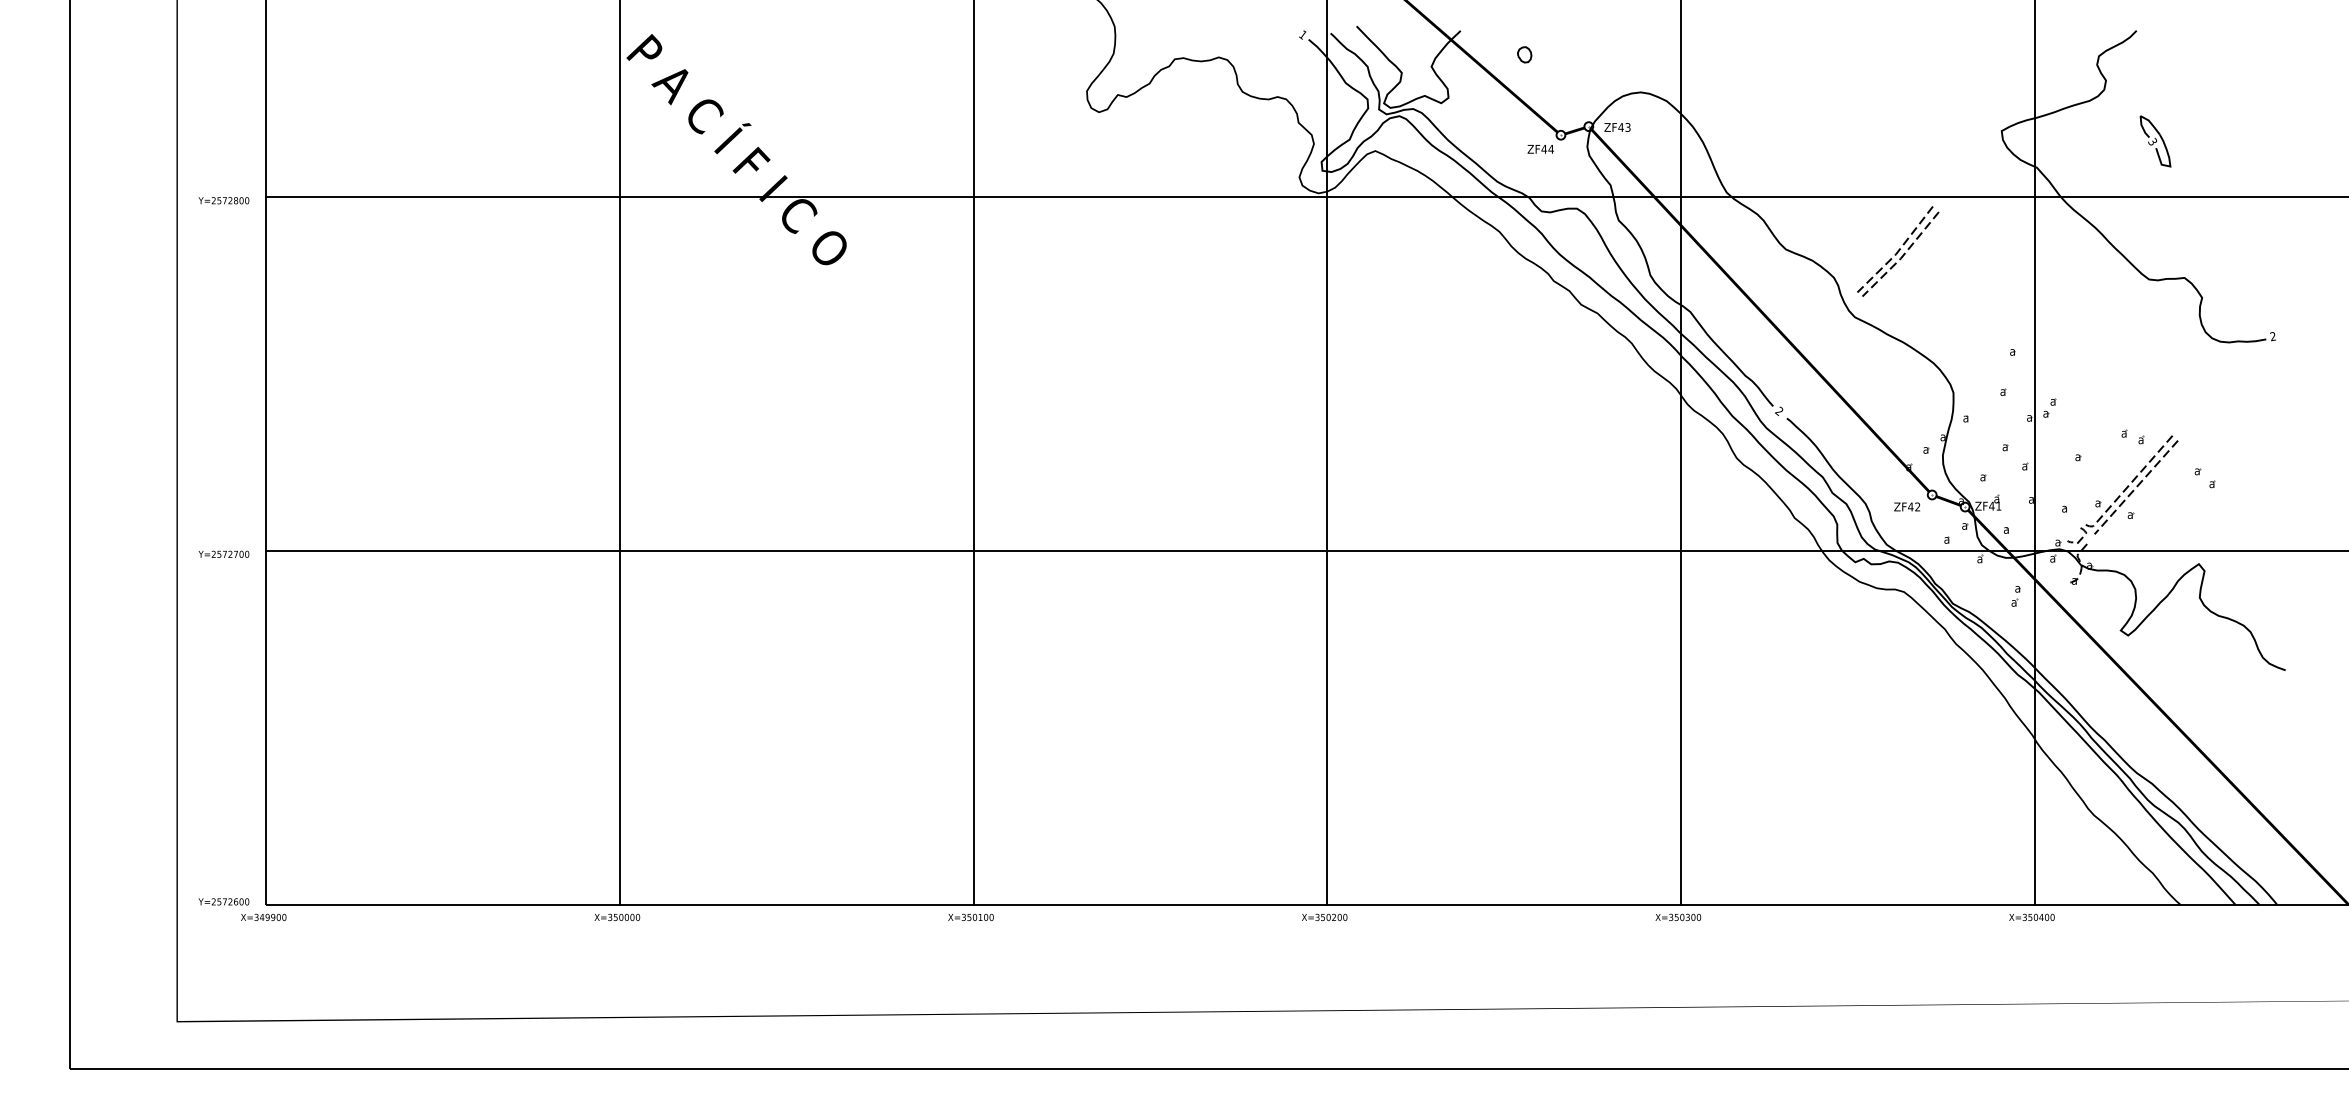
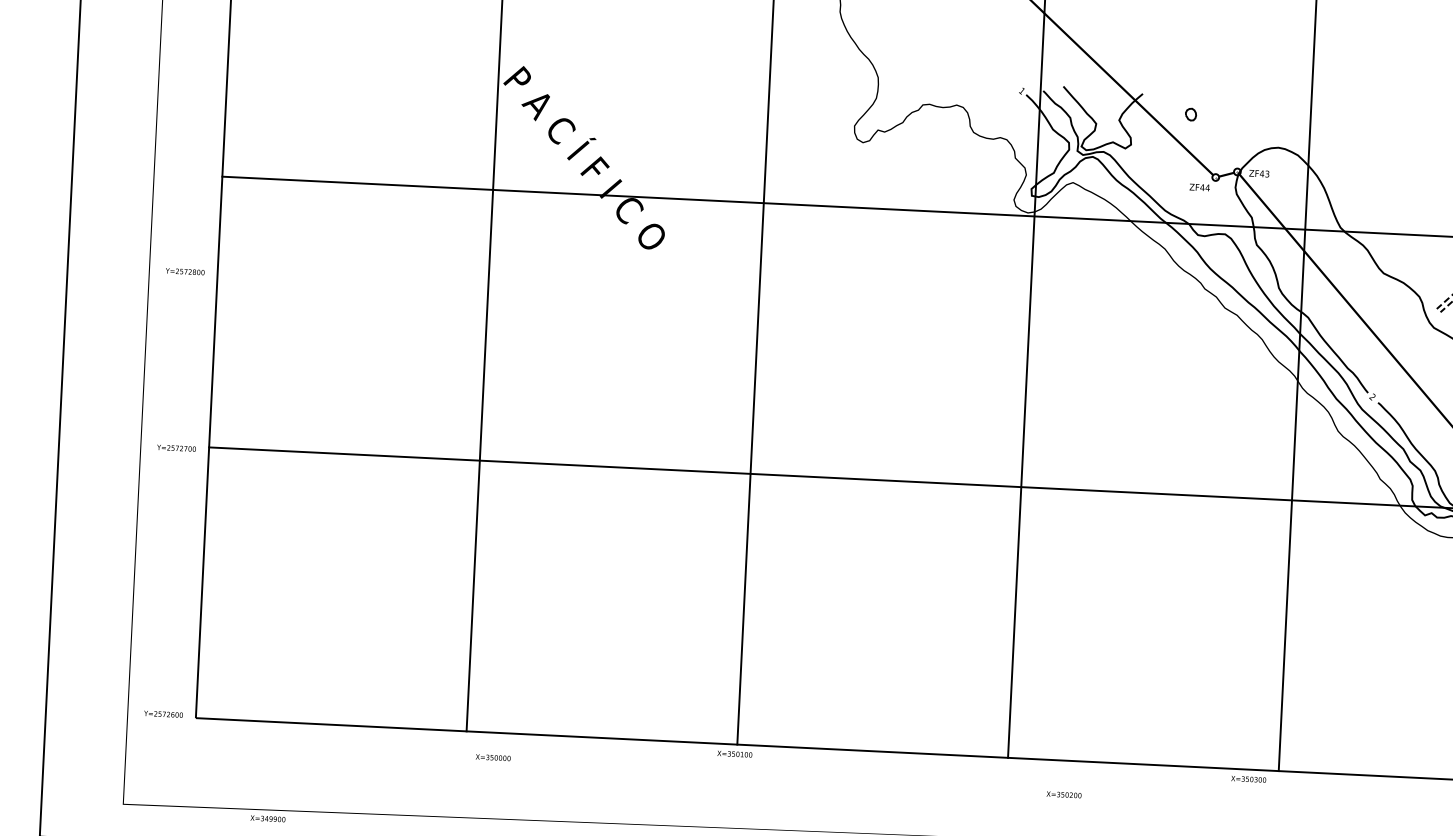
text: (223, 200) -> (184, 271), moved
text: (263, 916) -> (267, 818), moved
text: (617, 916) -> (493, 757), moved
text: (1324, 916) -> (1064, 794), moved
text: (1678, 916) -> (1248, 778), moved

